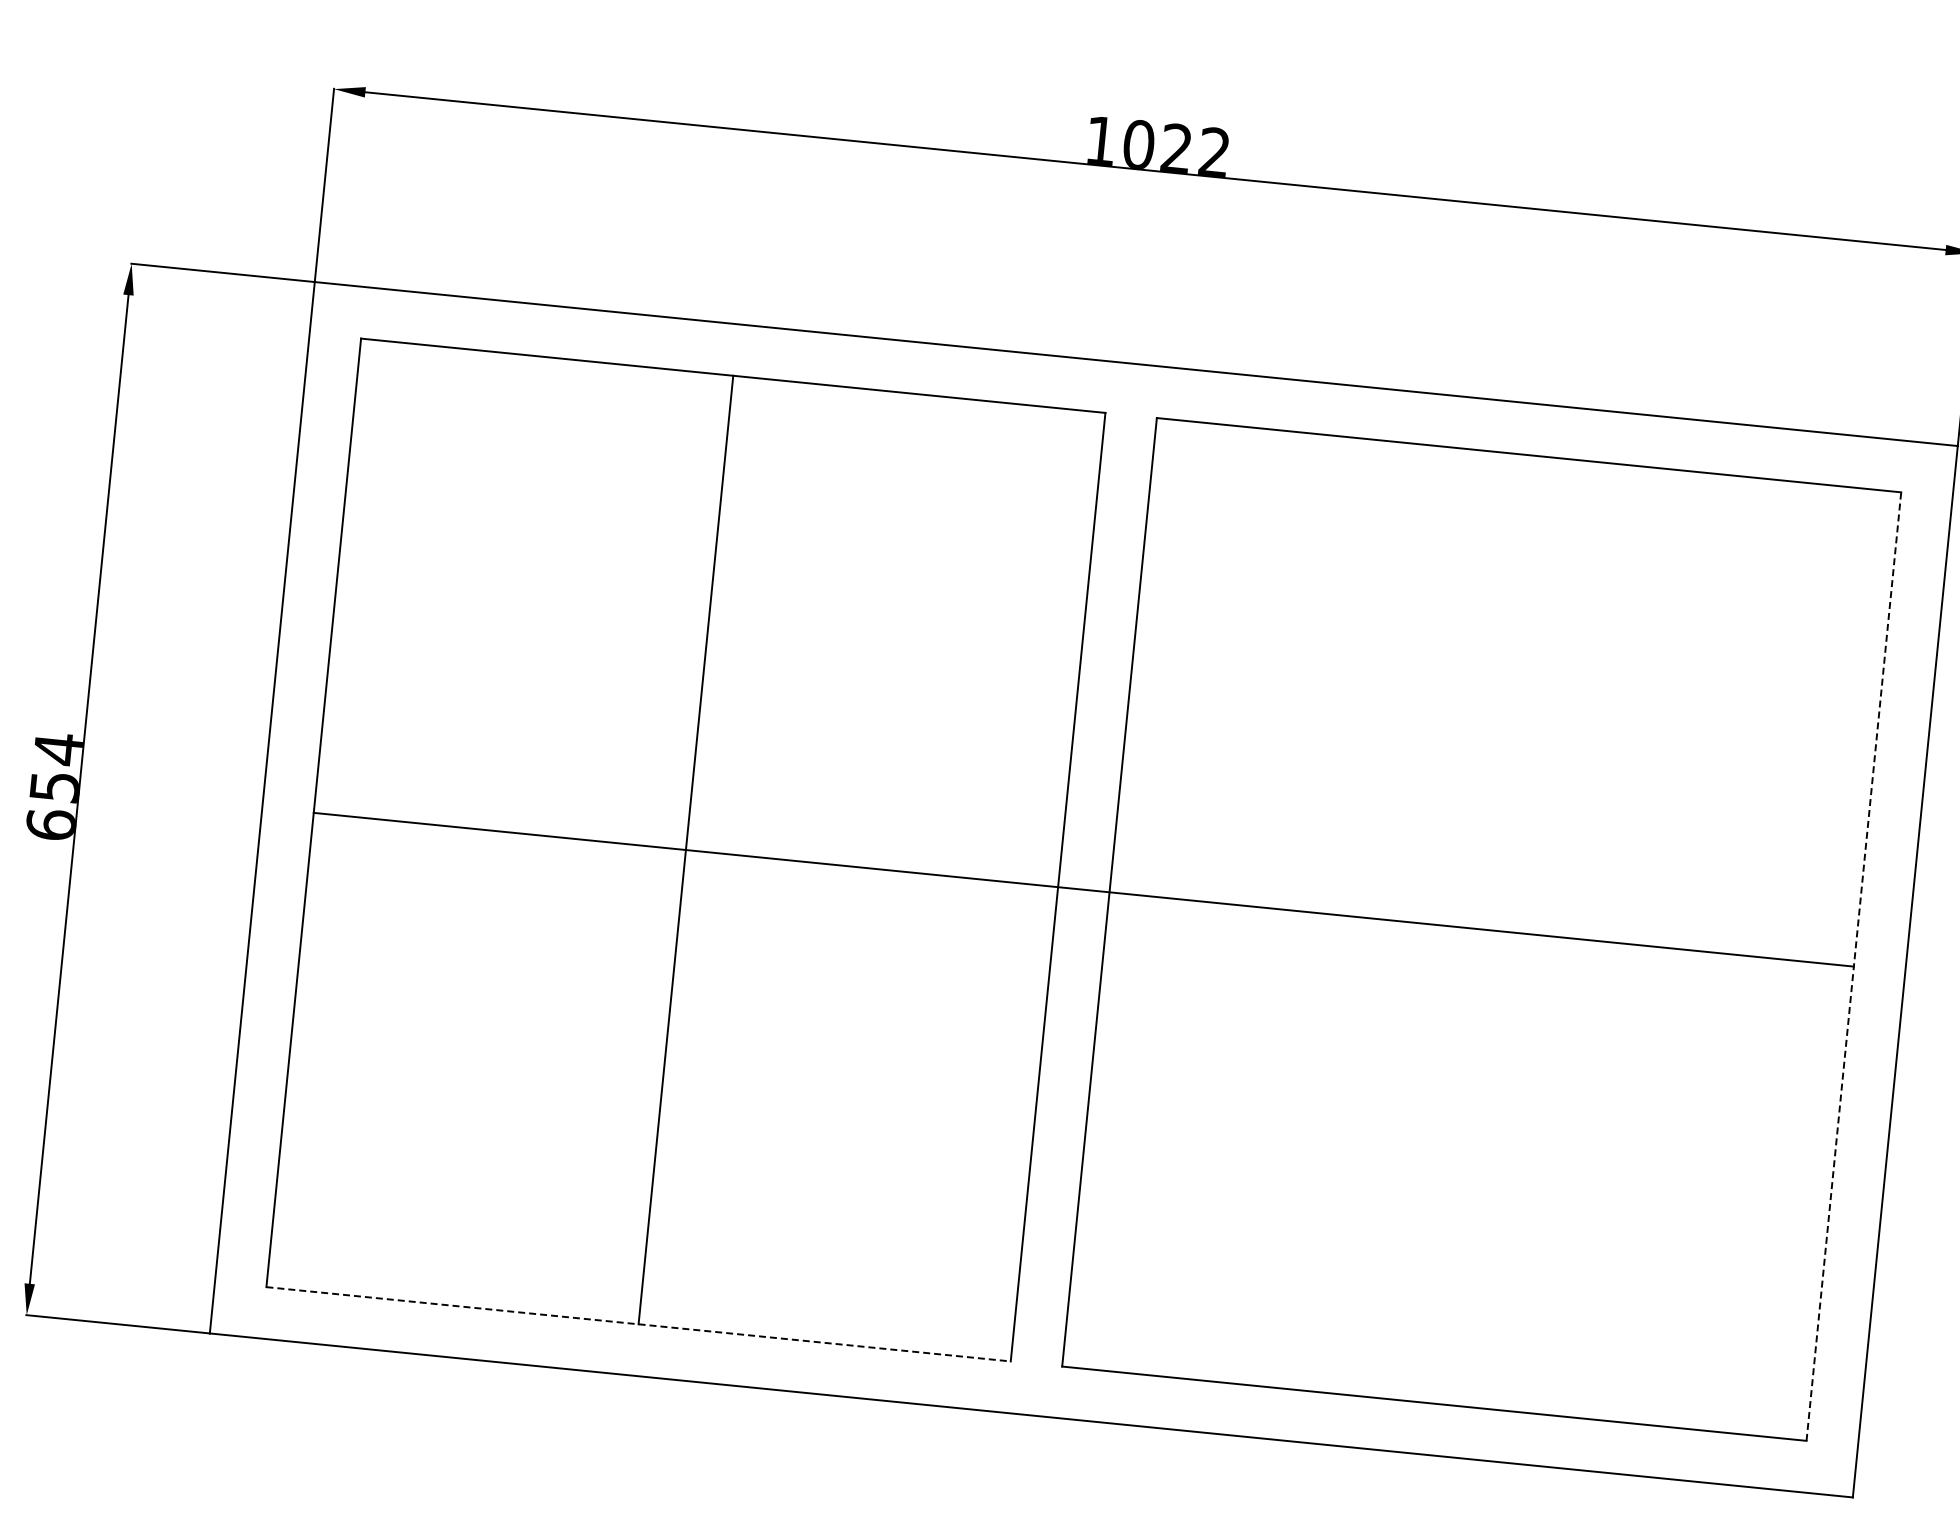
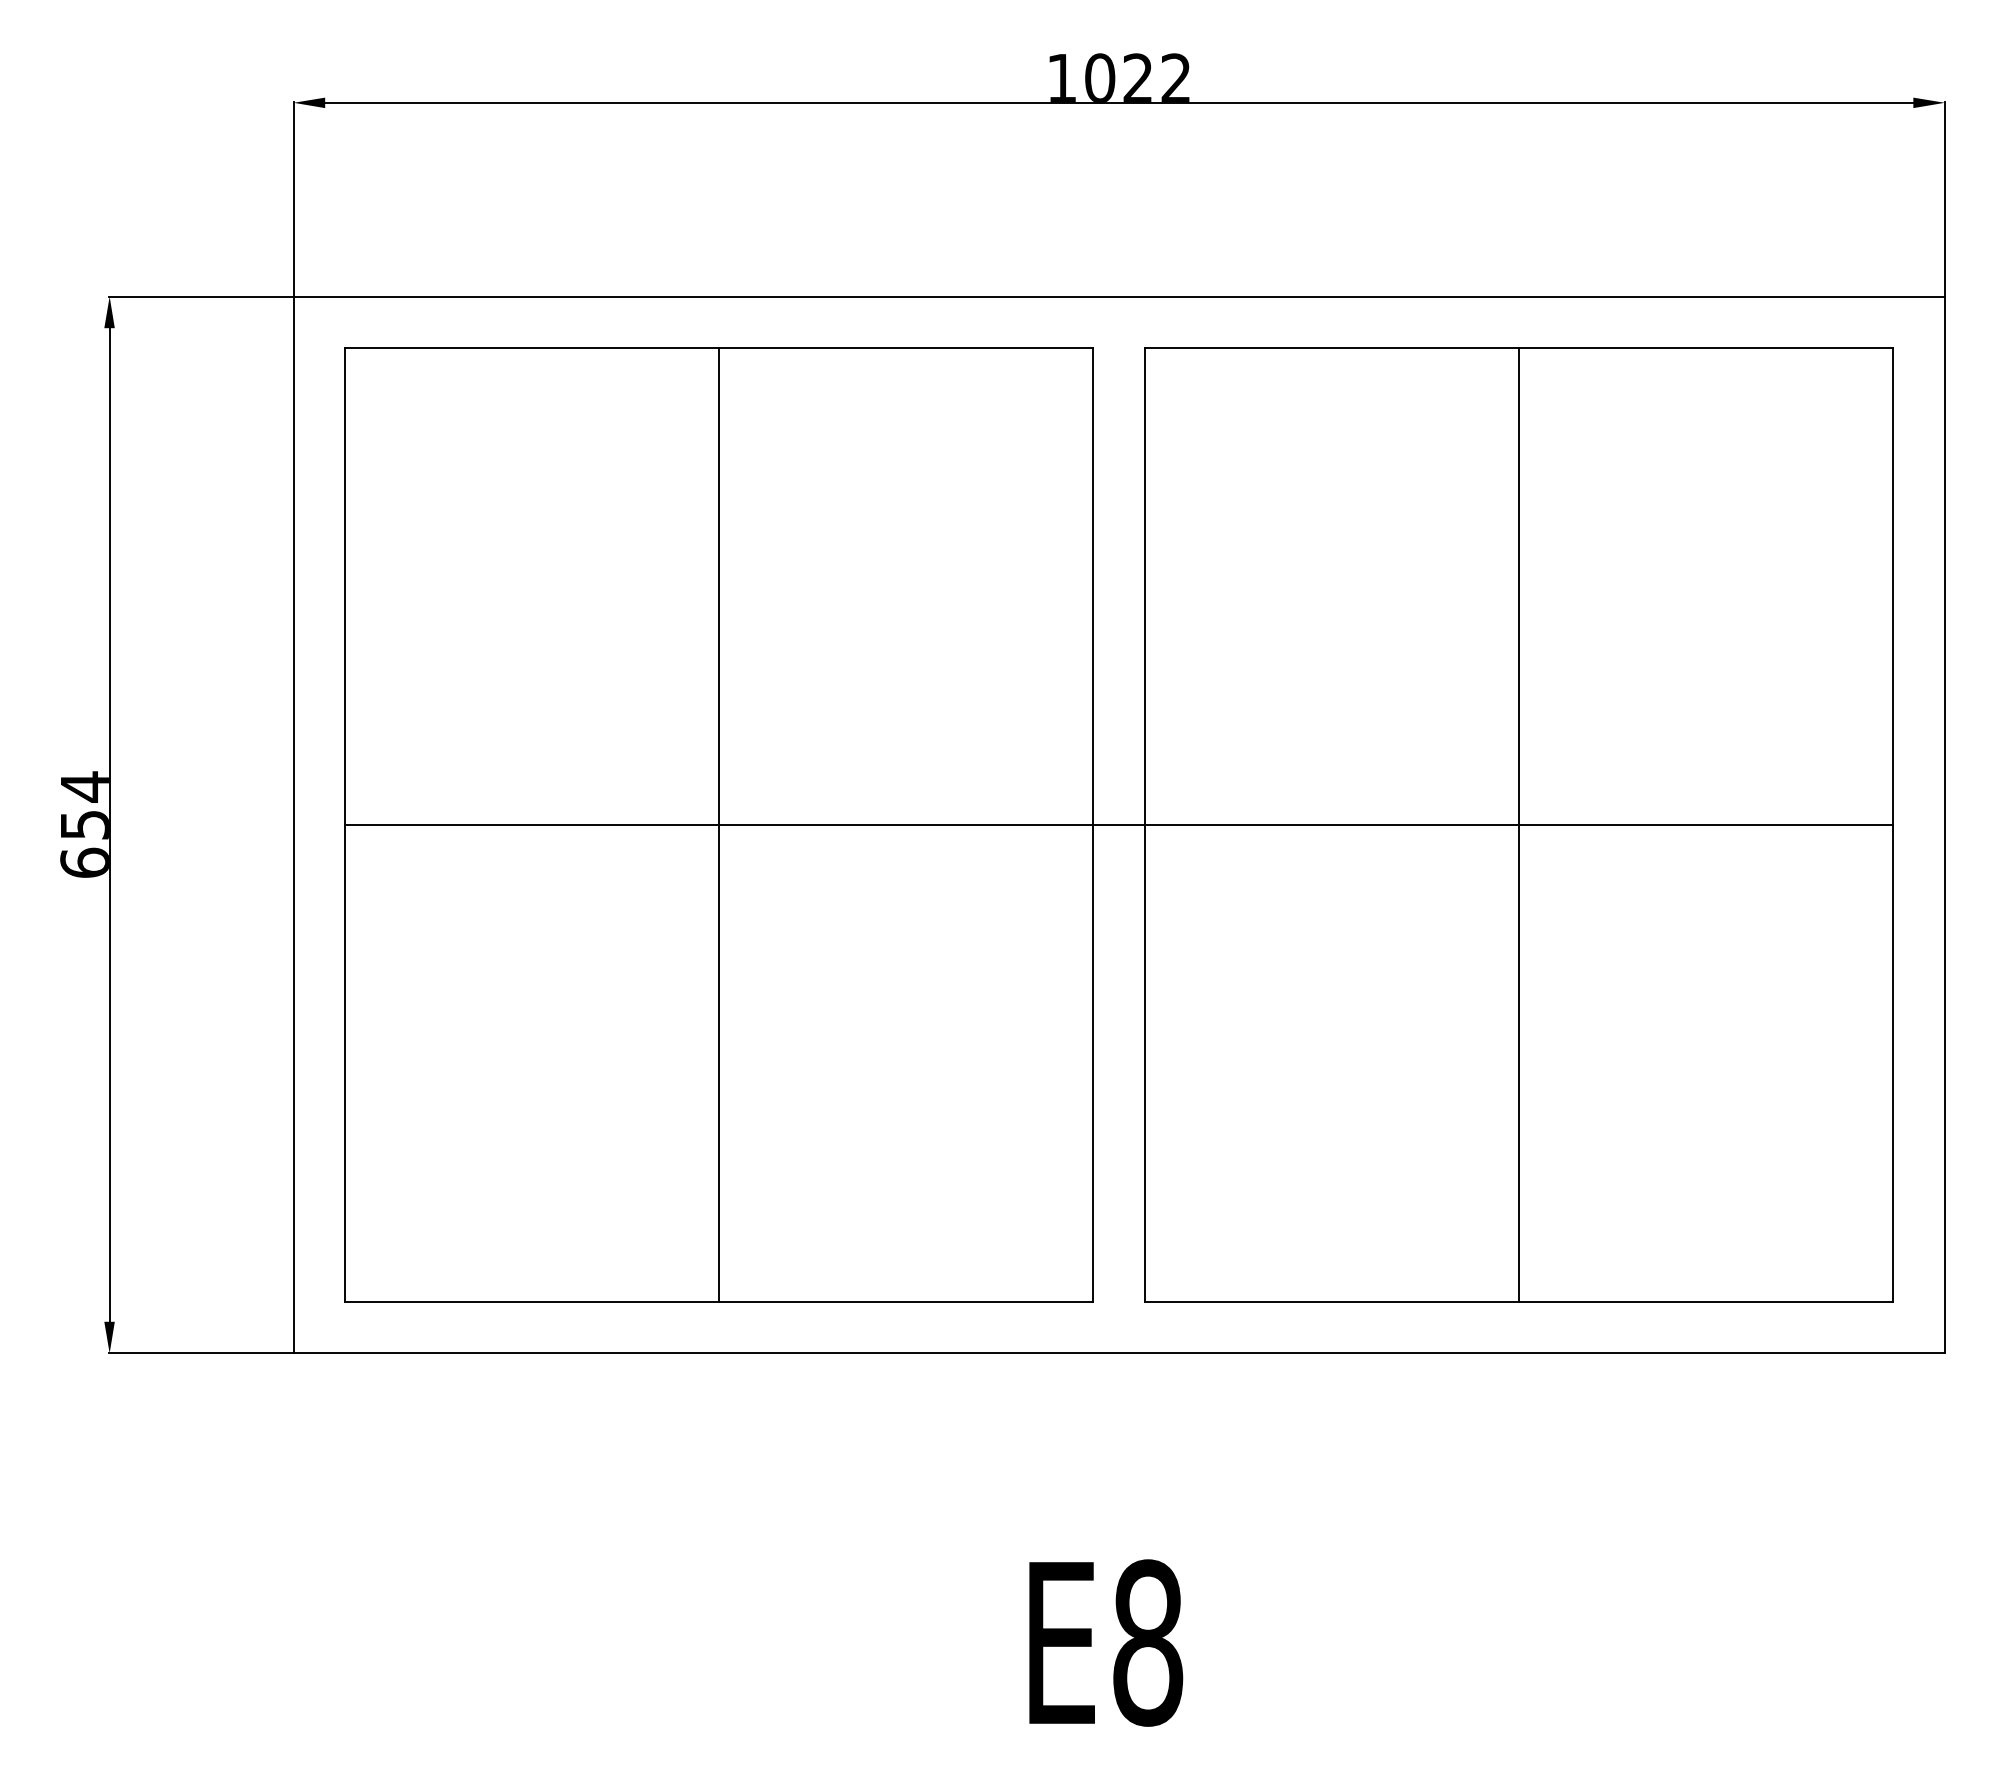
line: (1482, 929) -> (1519, 824), added
line: (1854, 966) -> (1893, 824), dashed -> solid
line: (638, 1324) -> (719, 1301), dashed -> solid

